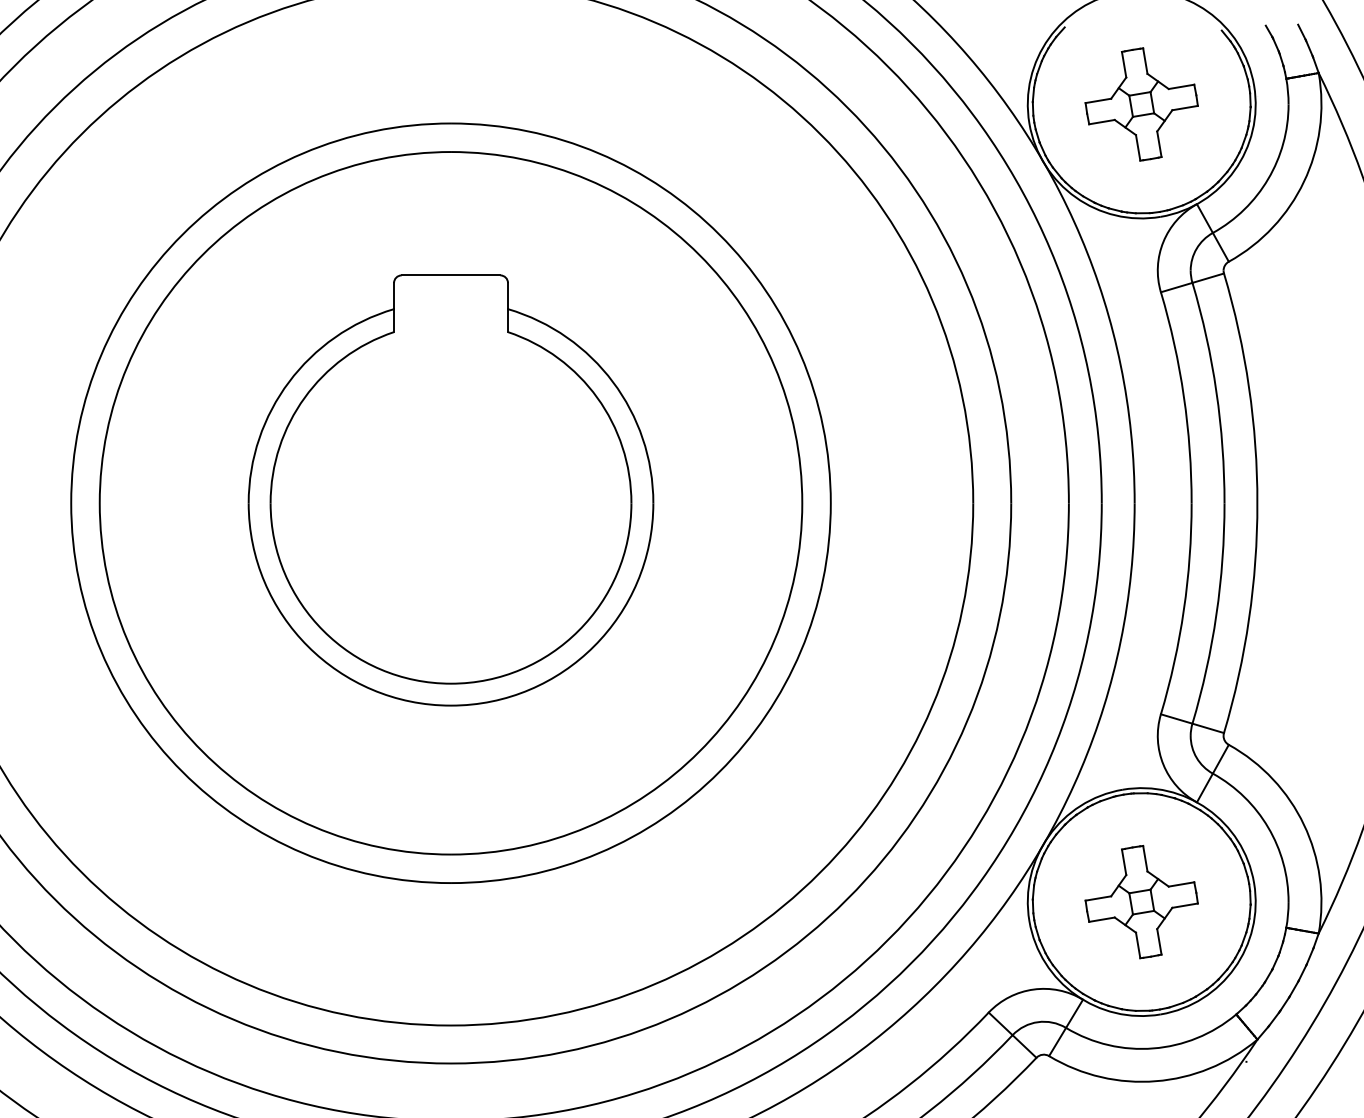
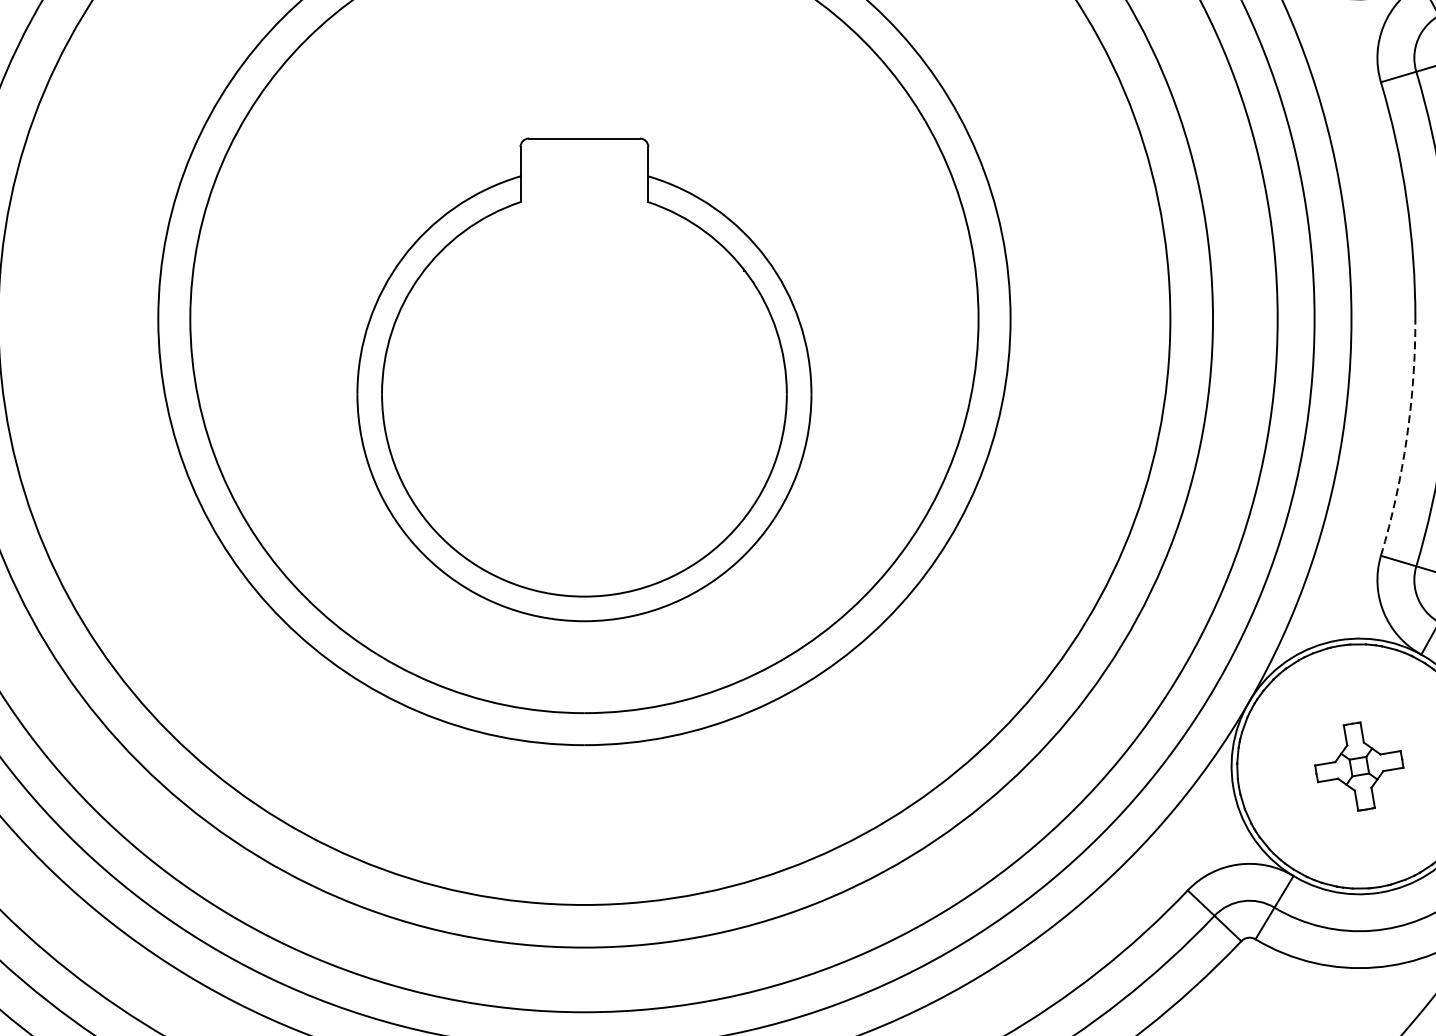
part: (450, 490) -> (583, 379), moved
arc: (1183, 609) -> (1406, 438), solid -> dashed
part: (1141, 902) -> (1359, 766), size x0.7

